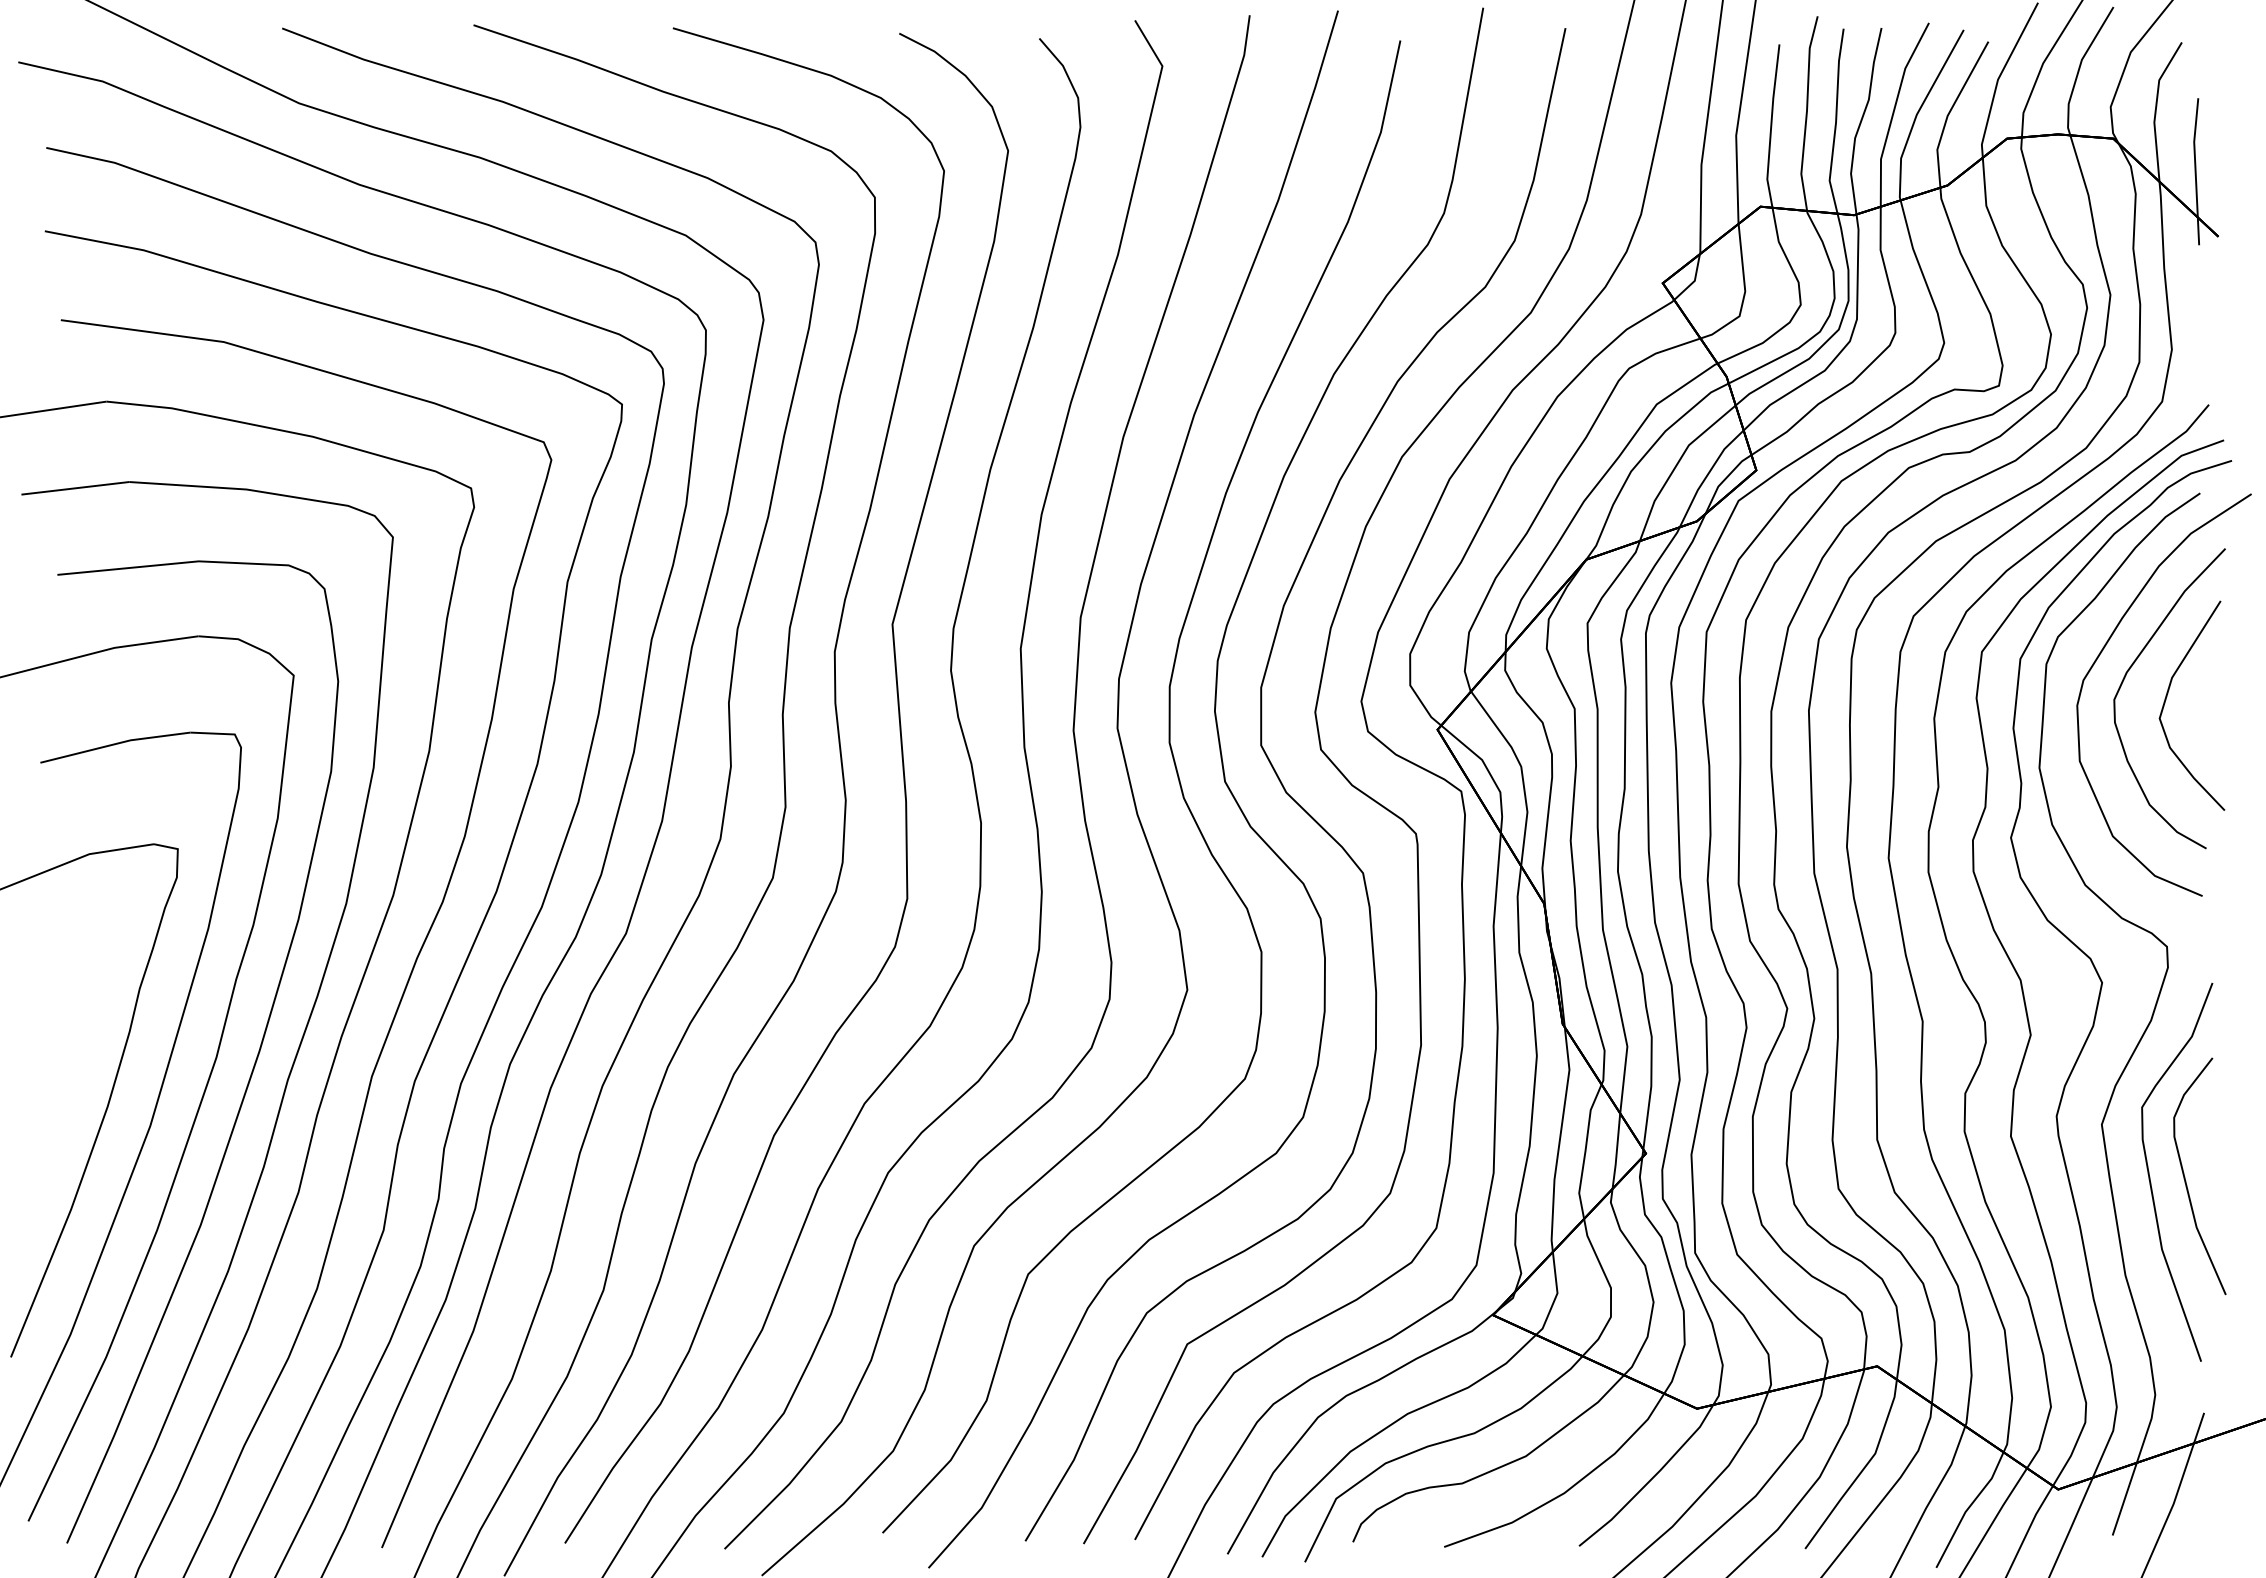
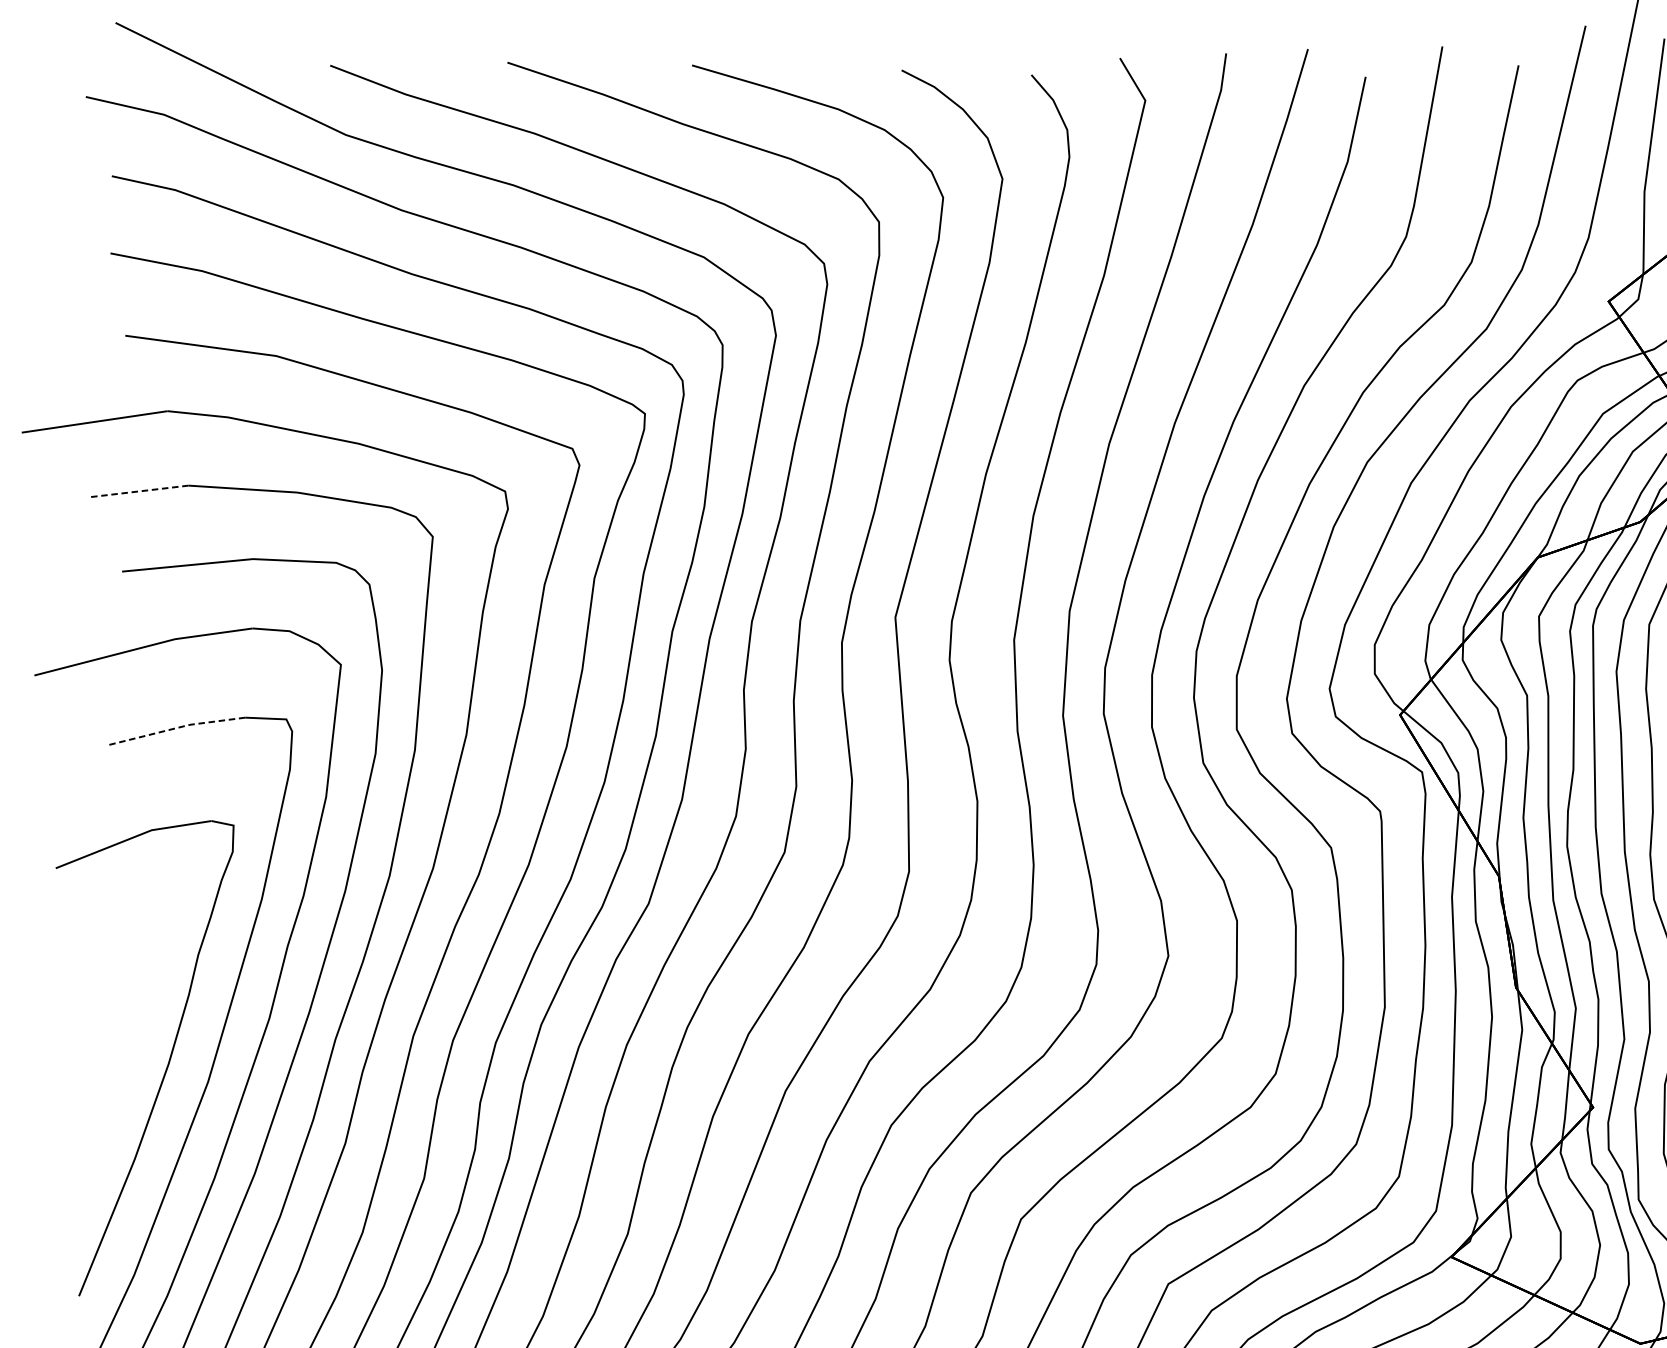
line: (74, 488) -> (137, 491), solid -> dashed
line: (115, 744) -> (175, 728), solid -> dashed

